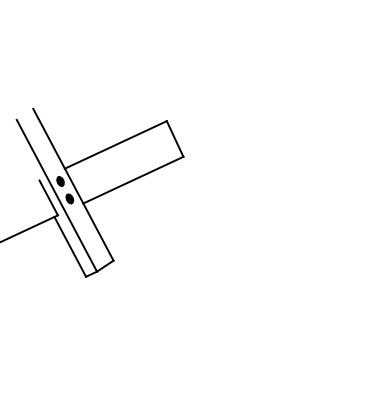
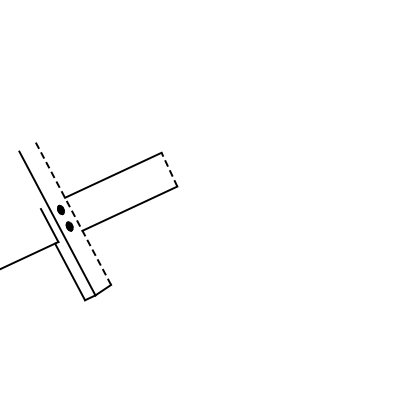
line: (175, 138) -> (169, 169), solid -> dashed
line: (72, 184) -> (72, 212), solid -> dashed

